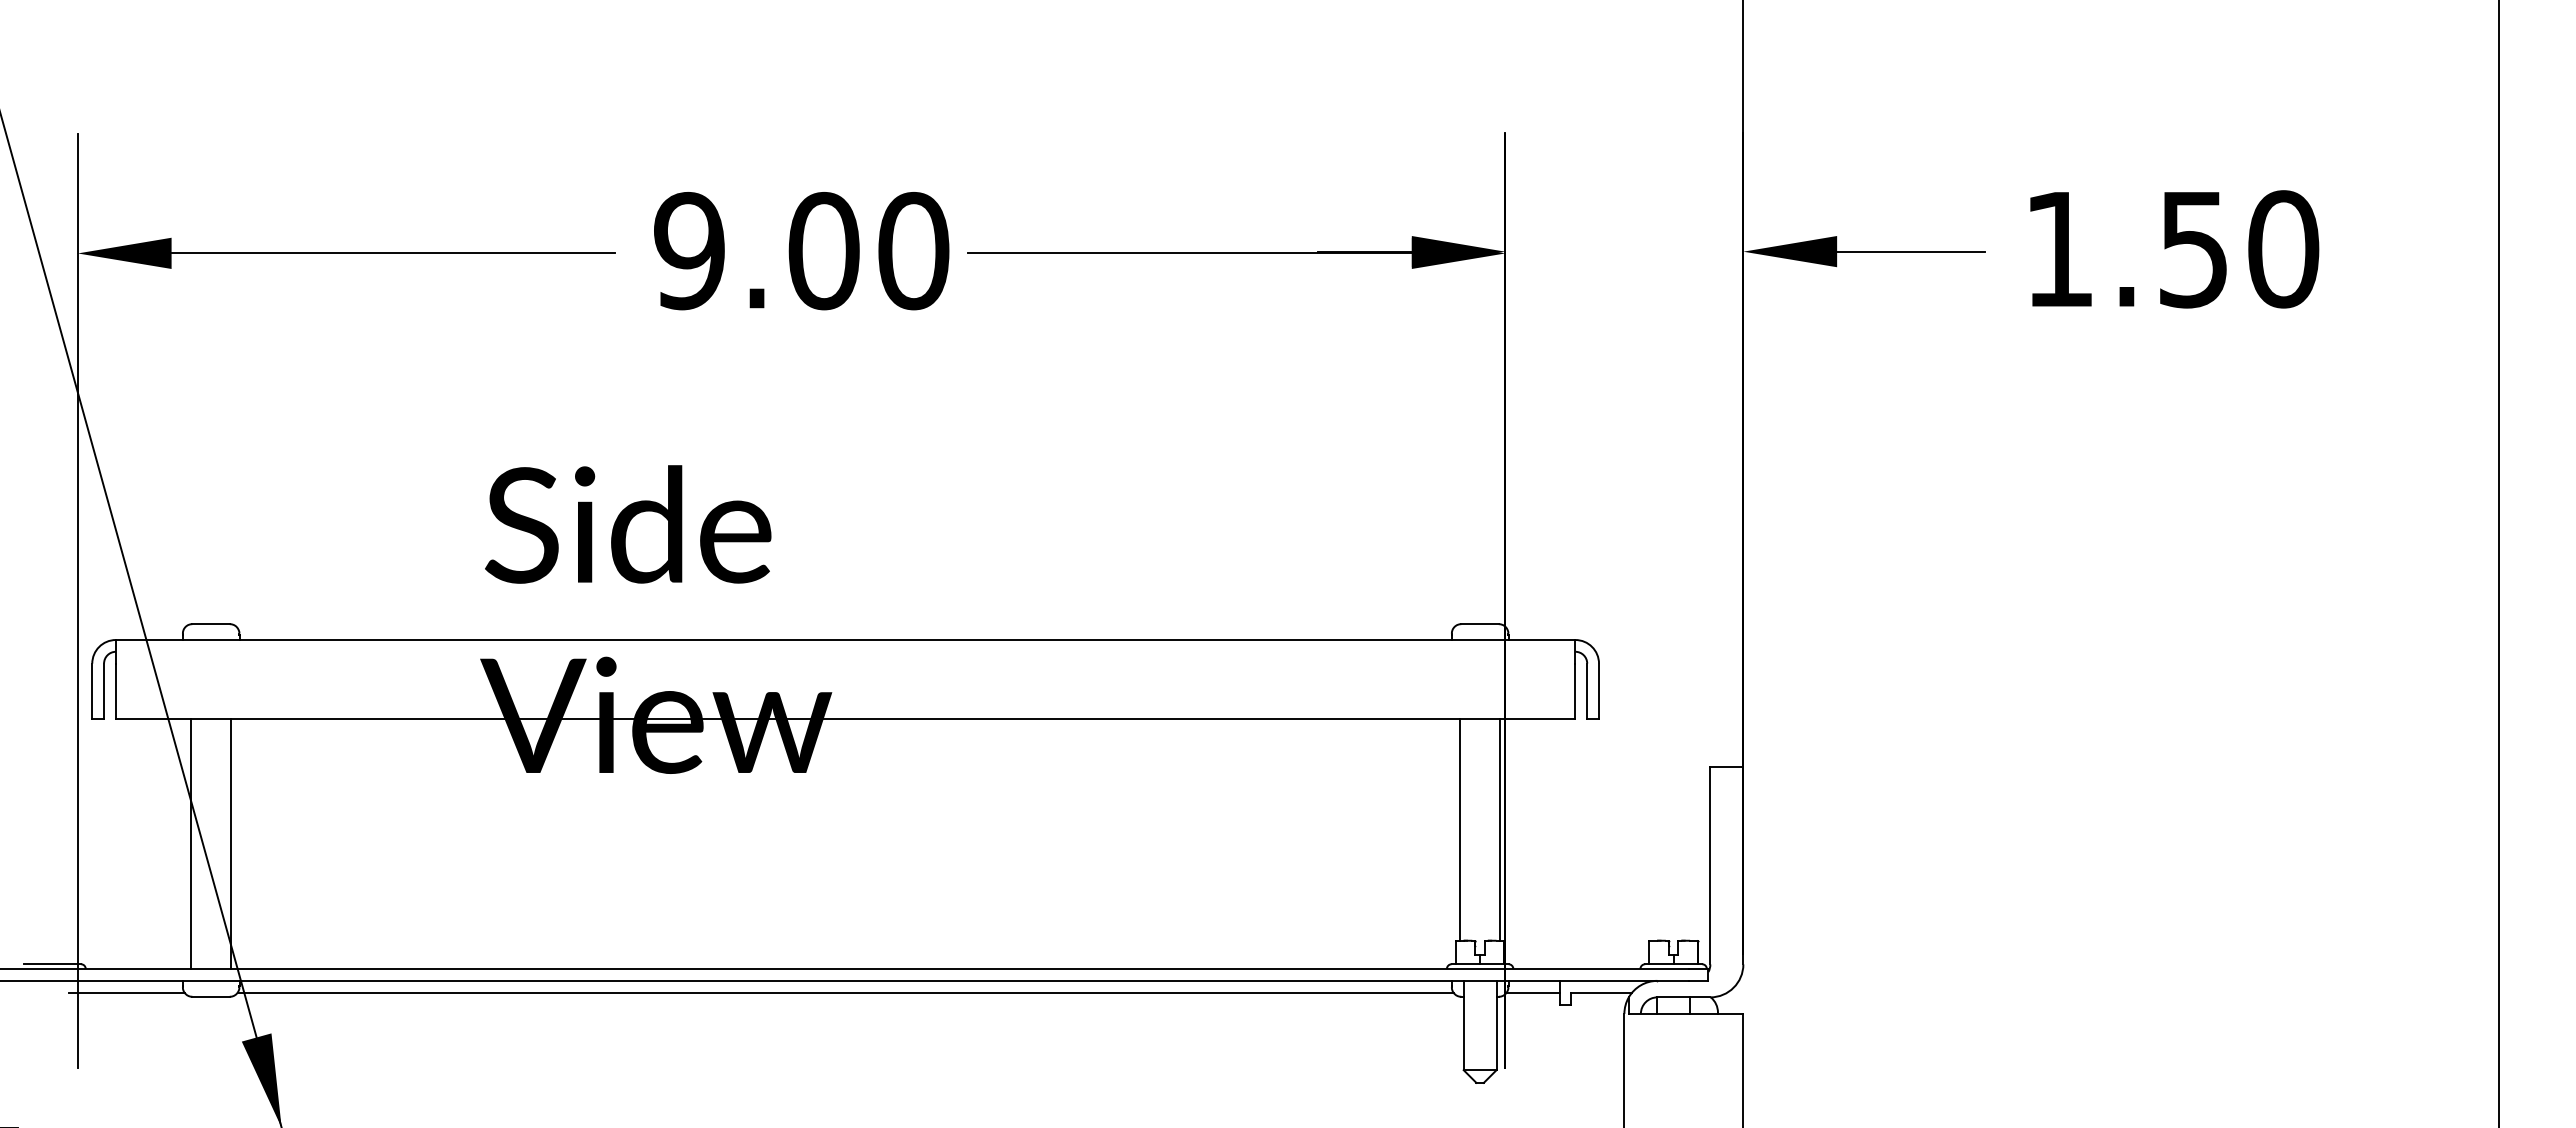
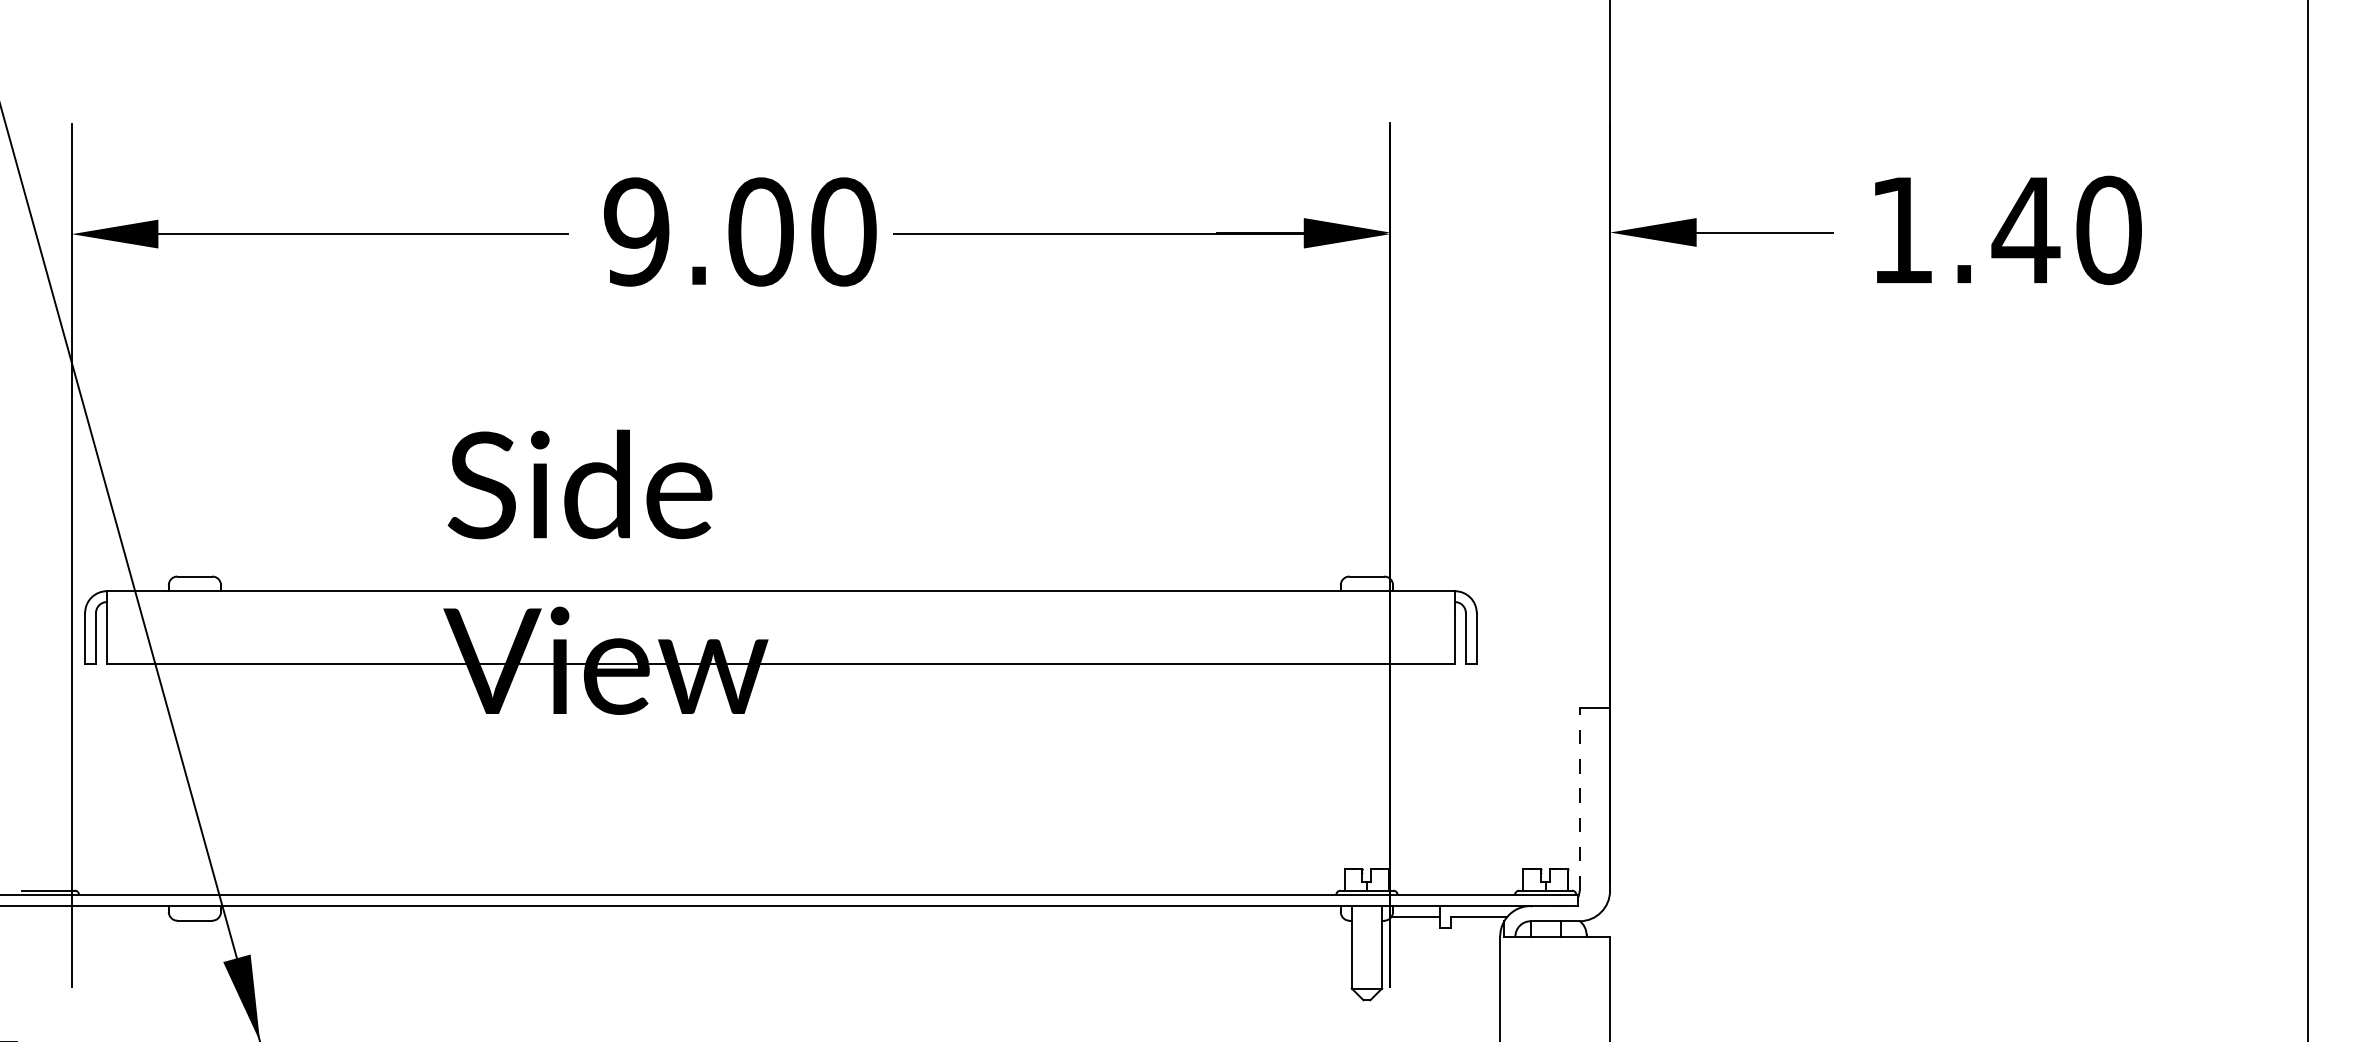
text: (2193, 250) -> (2025, 231), 1.50 -> 1.40
line: (1460, 829) -> (1348, 766), removed
line: (1499, 829) -> (1384, 766), removed
line: (191, 844) -> (176, 780), removed
line: (230, 844) -> (212, 780), removed
line: (1710, 865) -> (1579, 799), solid -> dashed
line: (126, 992) -> (116, 916), removed
line: (845, 992) -> (780, 916), removed

